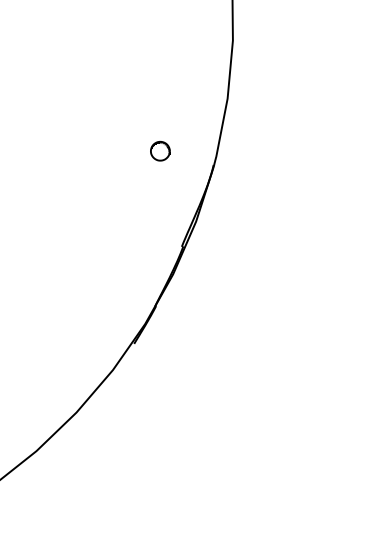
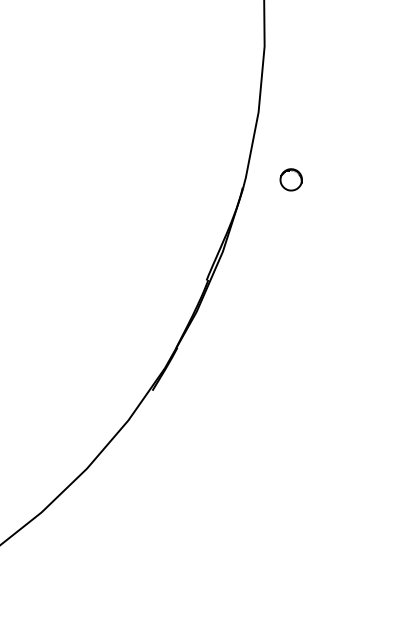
part: (160, 151) -> (291, 180), moved

